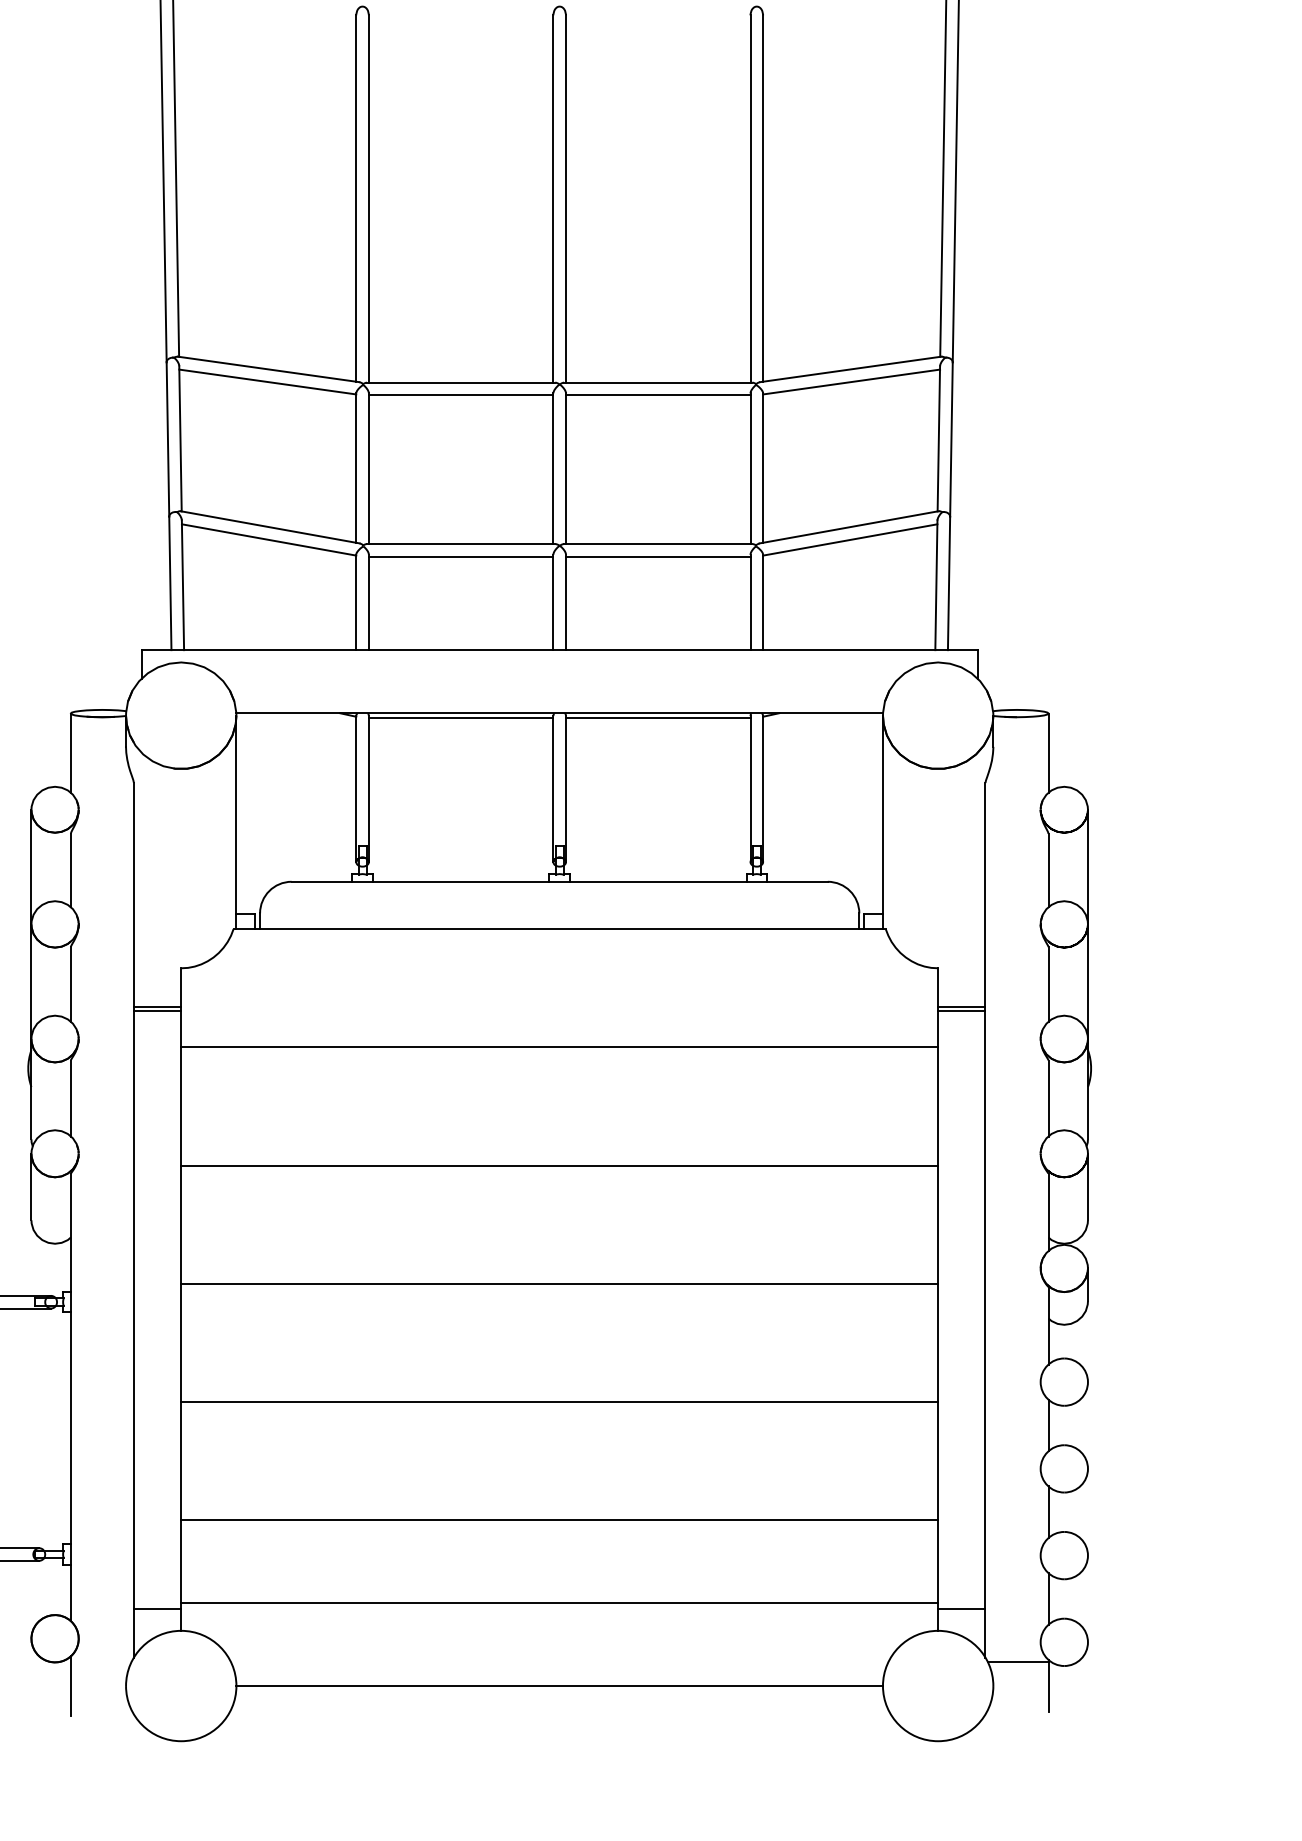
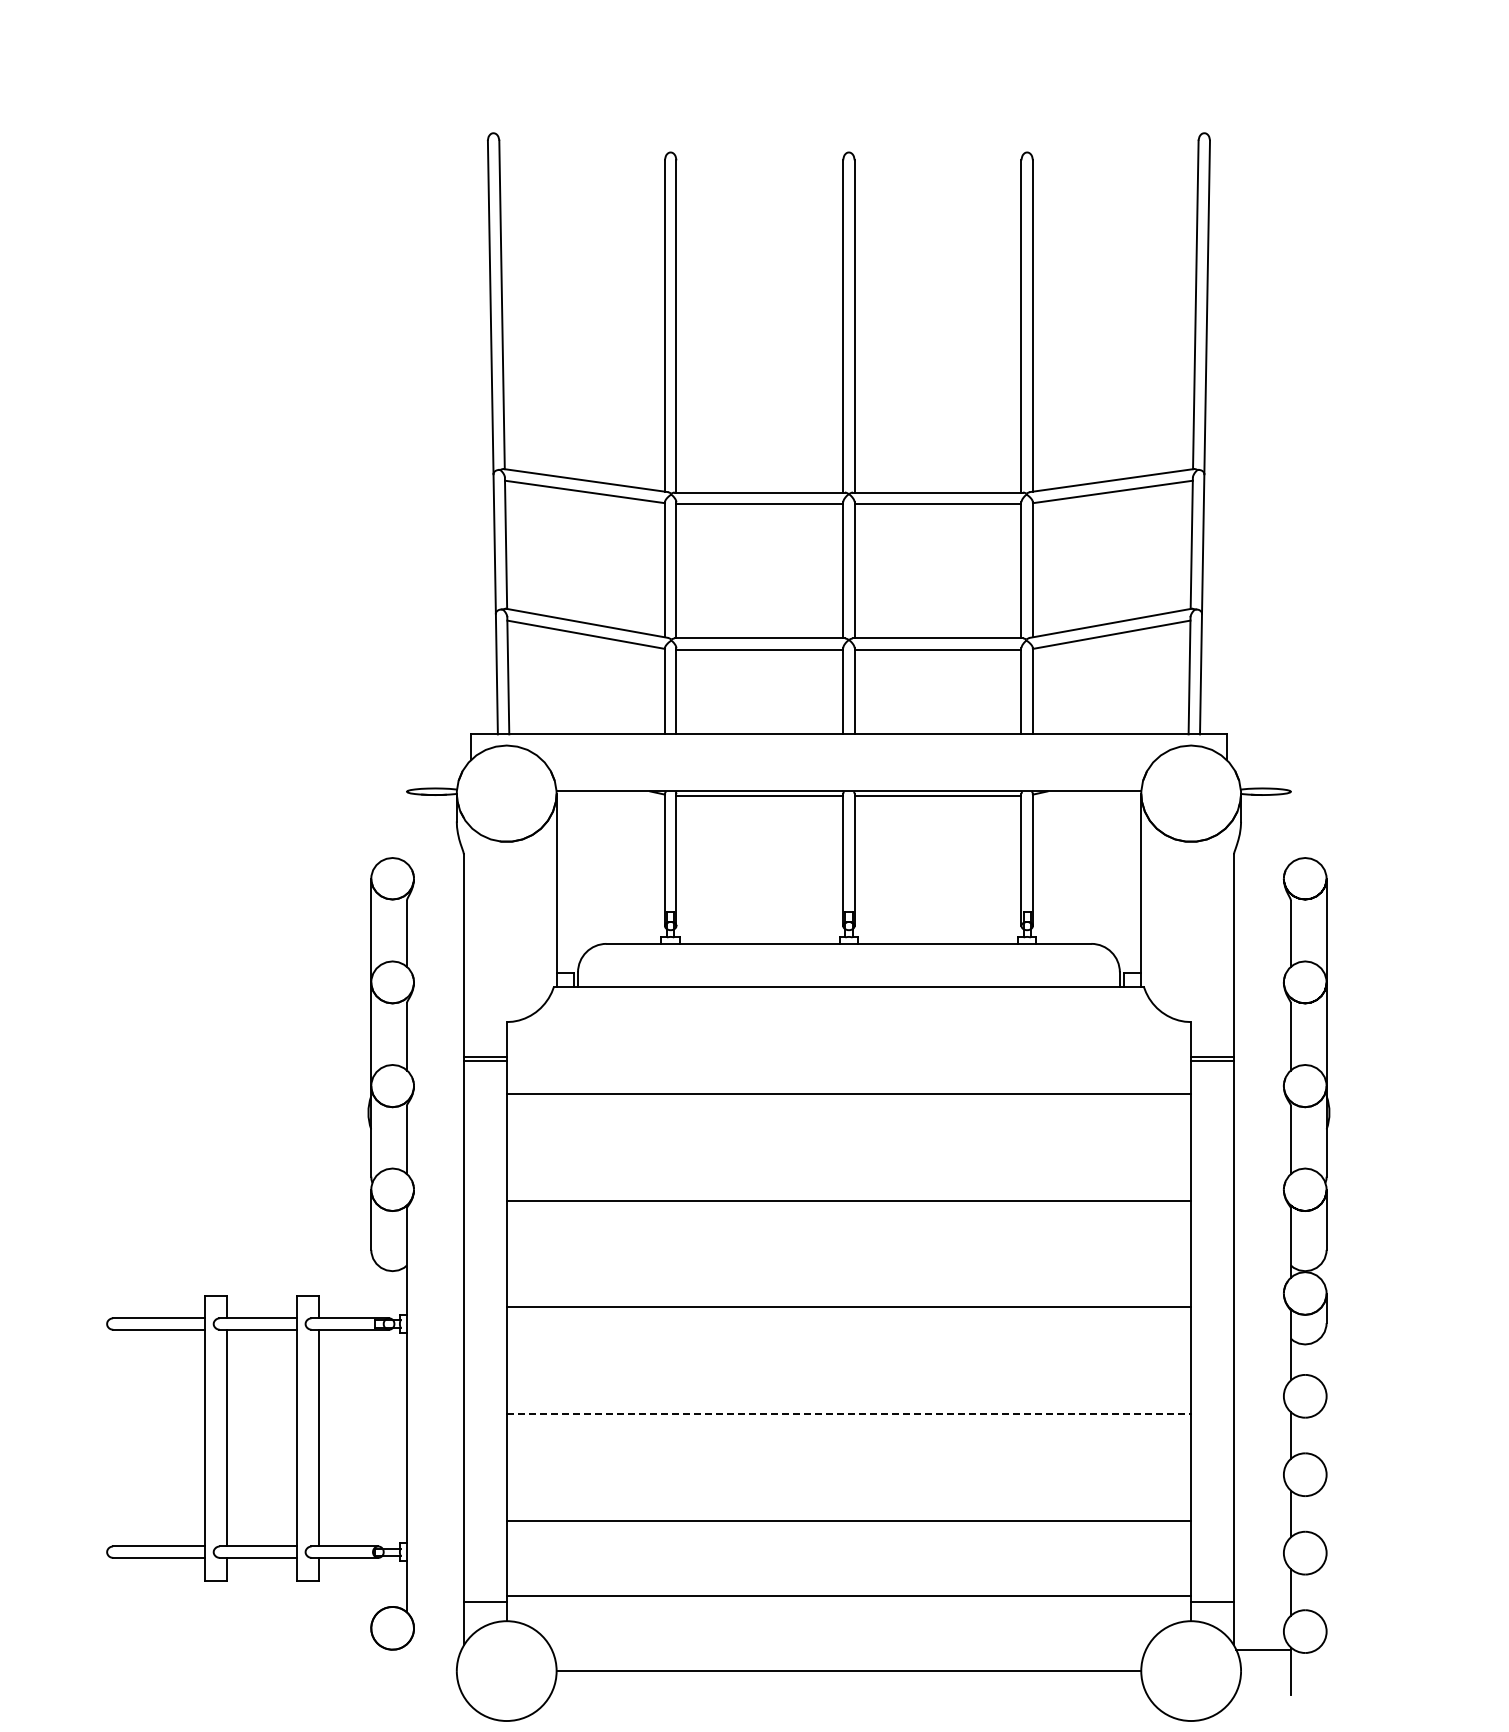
line: (70, 753) -> (406, 827), removed
line: (1048, 753) -> (1290, 827), removed
line: (560, 1402) -> (849, 1414), solid -> dashed
line: (70, 1685) -> (406, 1670), removed

